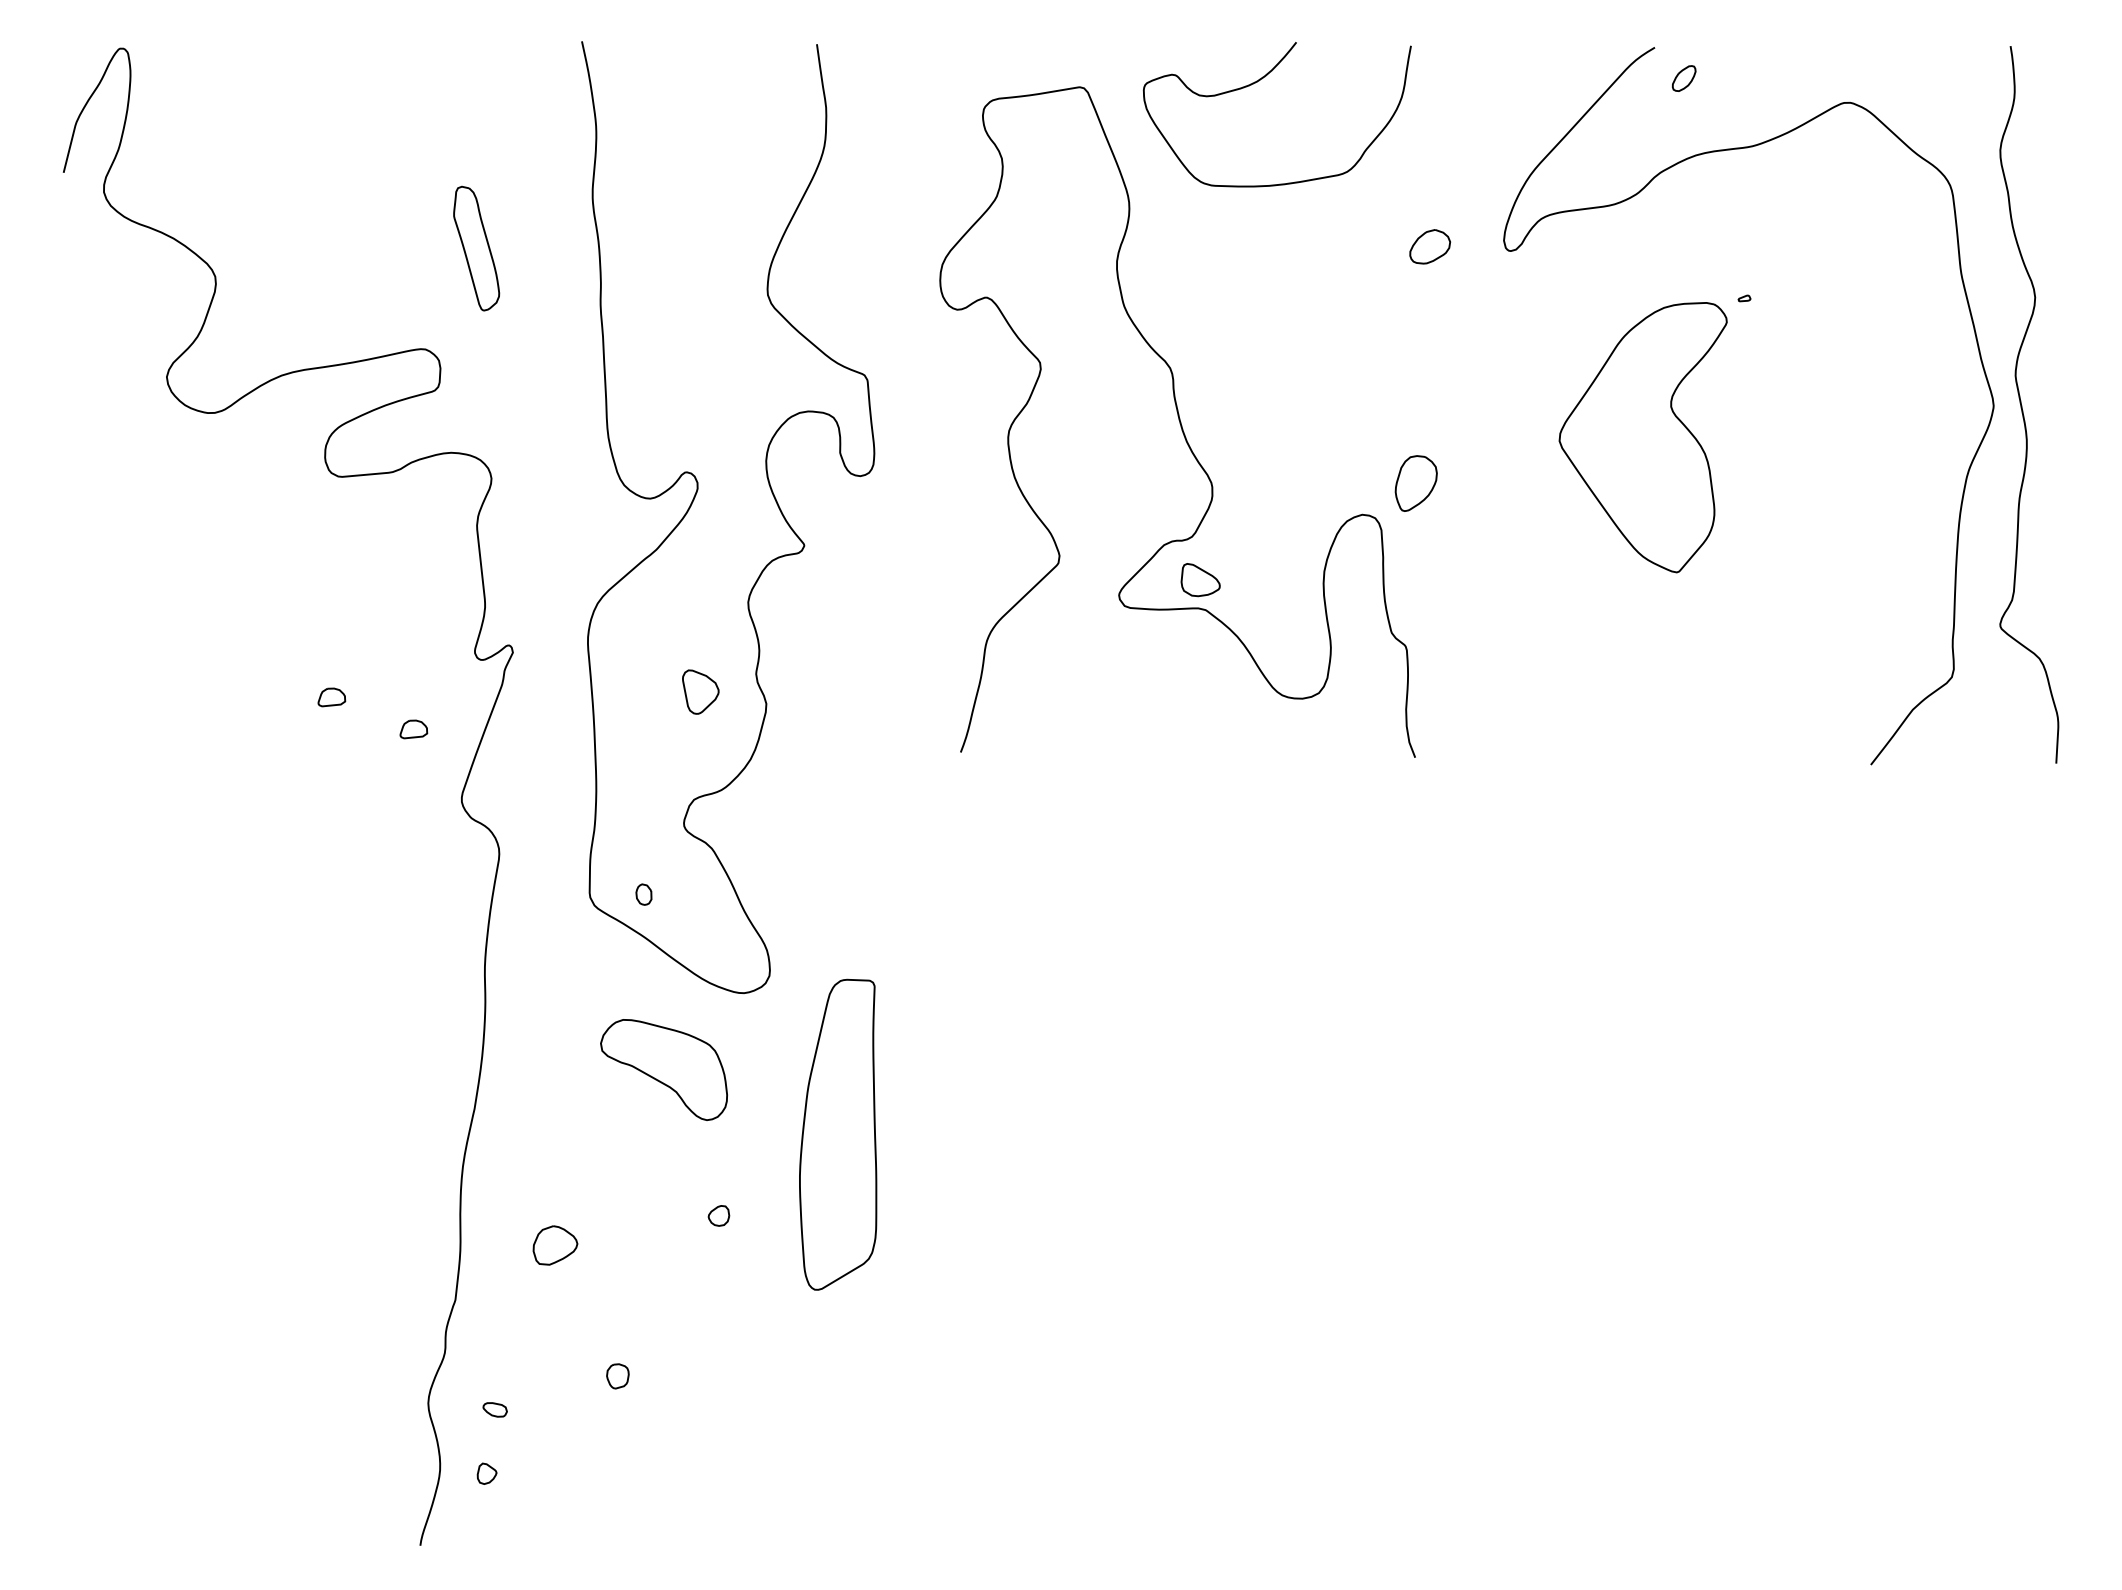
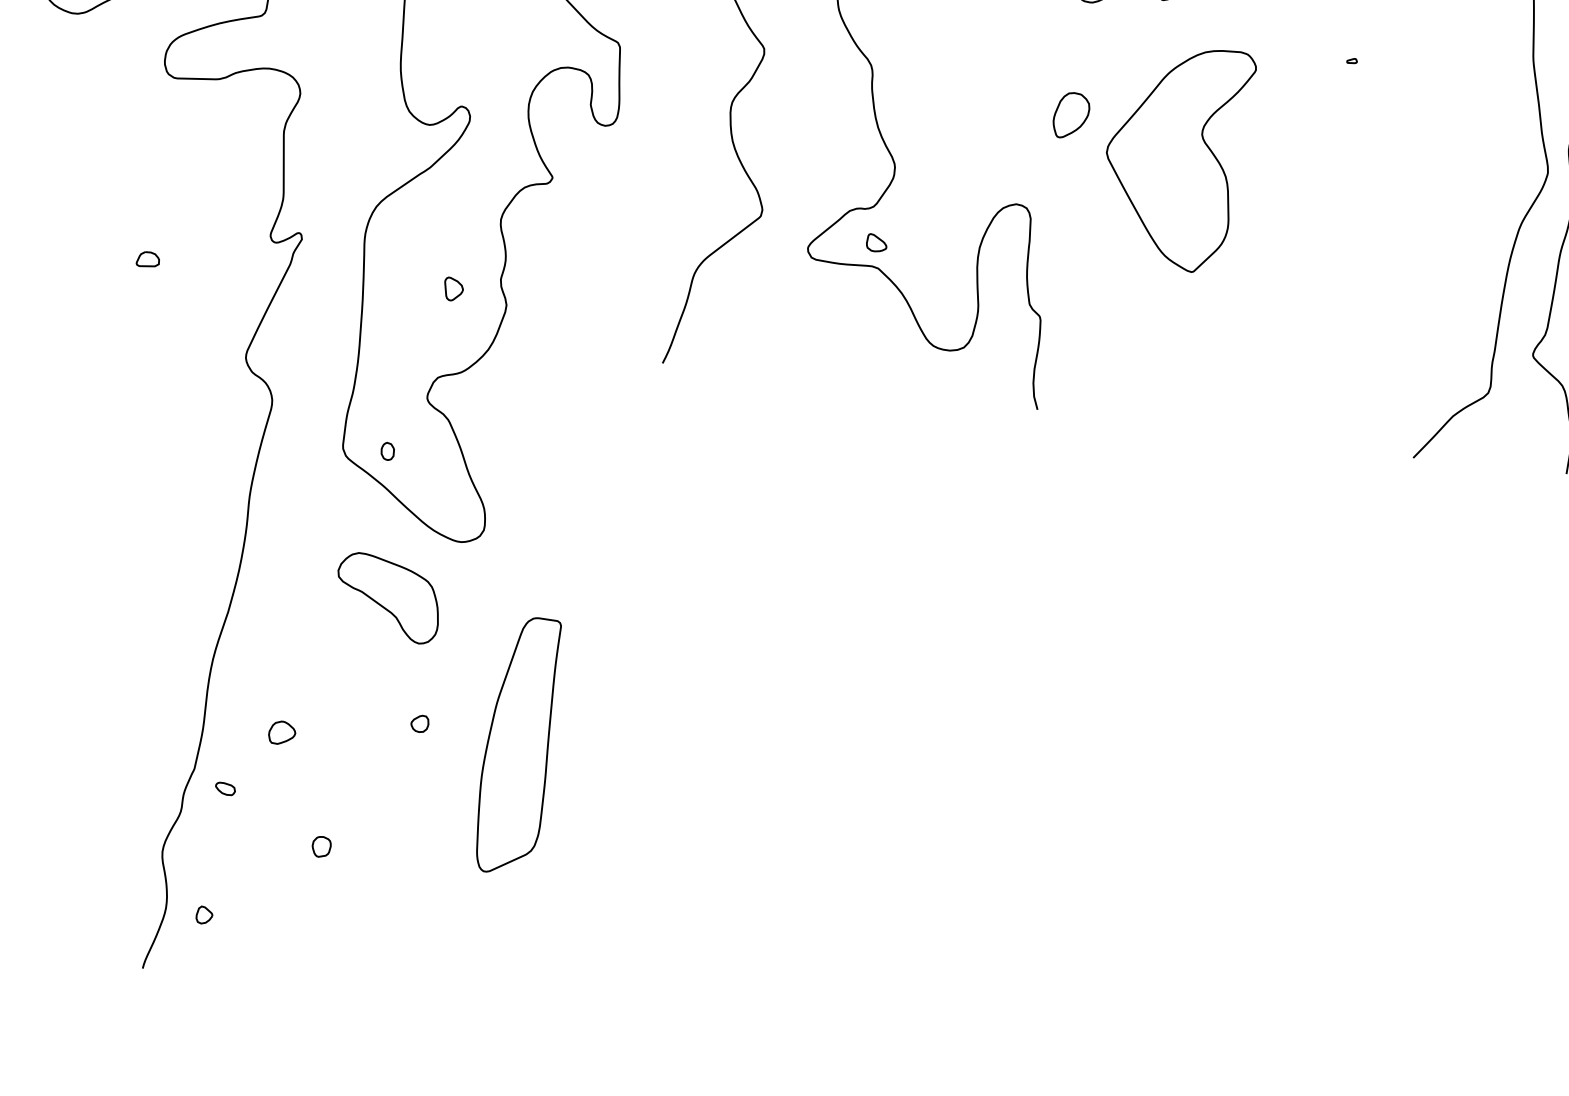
part: (1642, 437) -> (1175, 157), moved
part: (1415, 483) -> (1070, 115), moved
part: (1200, 579) -> (876, 242), size x0.62
part: (701, 691) -> (454, 288), size x0.62
part: (413, 729) -> (212, 293), removed
part: (838, 1134) -> (517, 745), moved
part: (555, 1244) -> (282, 732), size x0.71
part: (494, 1409) -> (224, 788), moved

